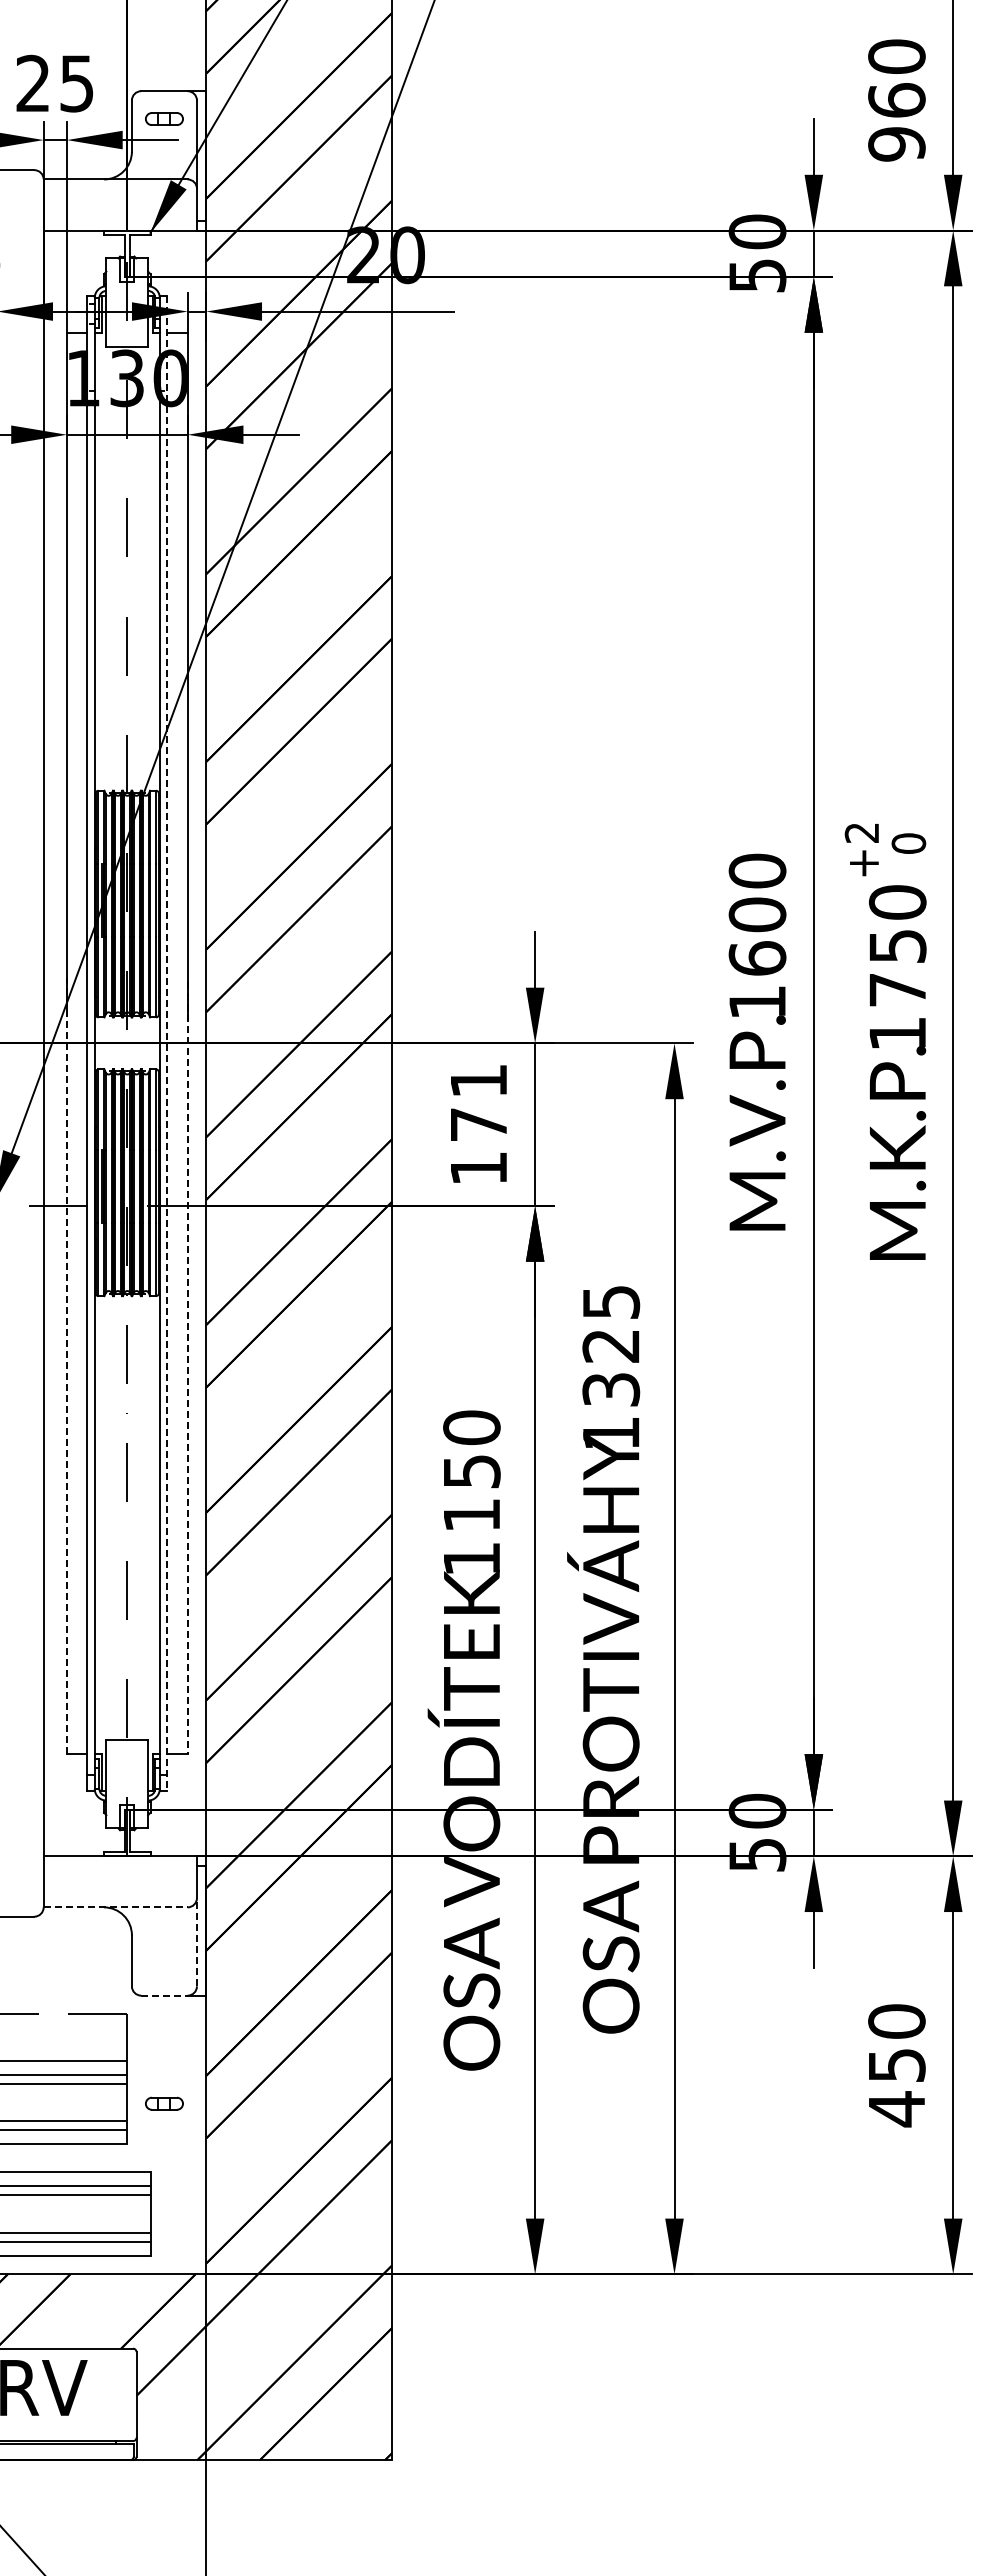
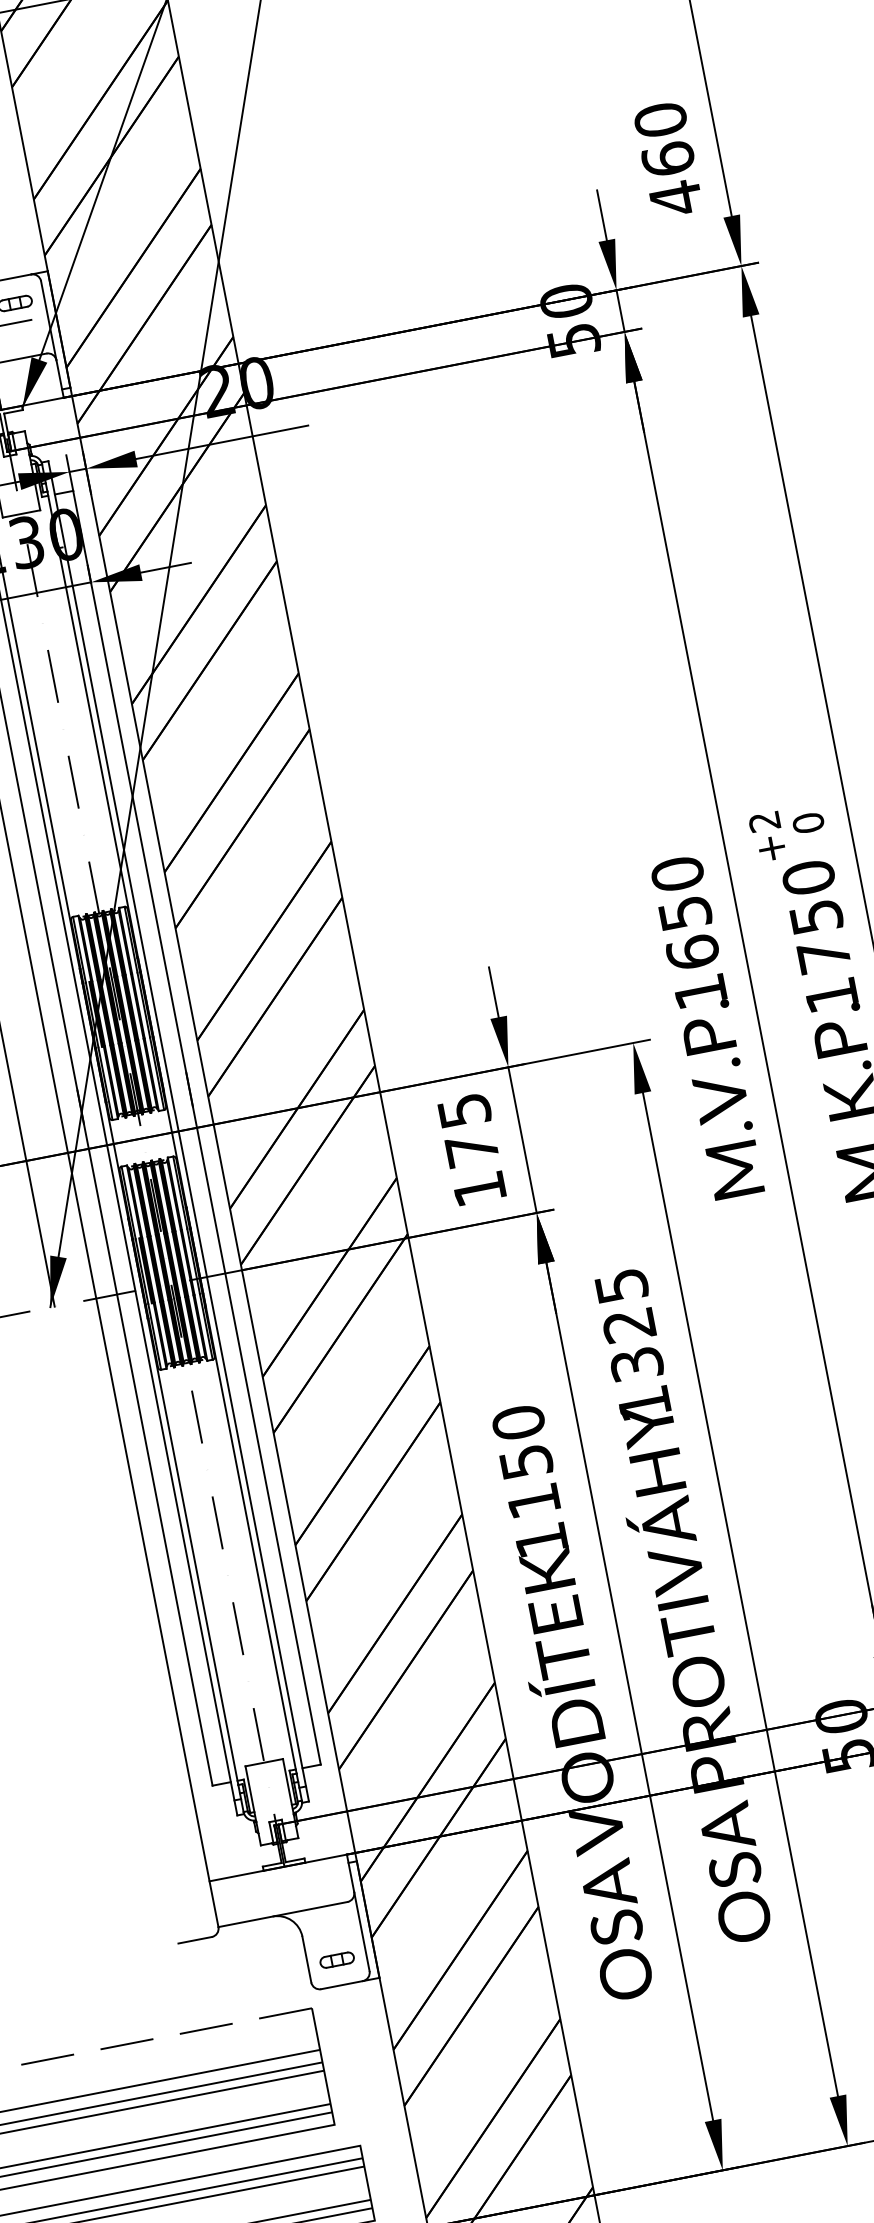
text: (896, 144) -> (675, 198), 960 -> 460
text: (757, 914) -> (685, 913), 1600 -> 1650
line: (167, 1043) -> (178, 1131), dashed -> solid
text: (479, 1081) -> (465, 1111), 171 -> 175
line: (66, 1366) -> (144, 1438), dashed -> solid
line: (187, 1368) -> (253, 1419), dashed -> solid
line: (115, 1907) -> (282, 1914), dashed -> solid
line: (196, 1941) -> (361, 1931), dashed -> solid
line: (164, 1995) -> (342, 1985), dashed -> solid
part: (164, 2103) -> (337, 1959), moved

